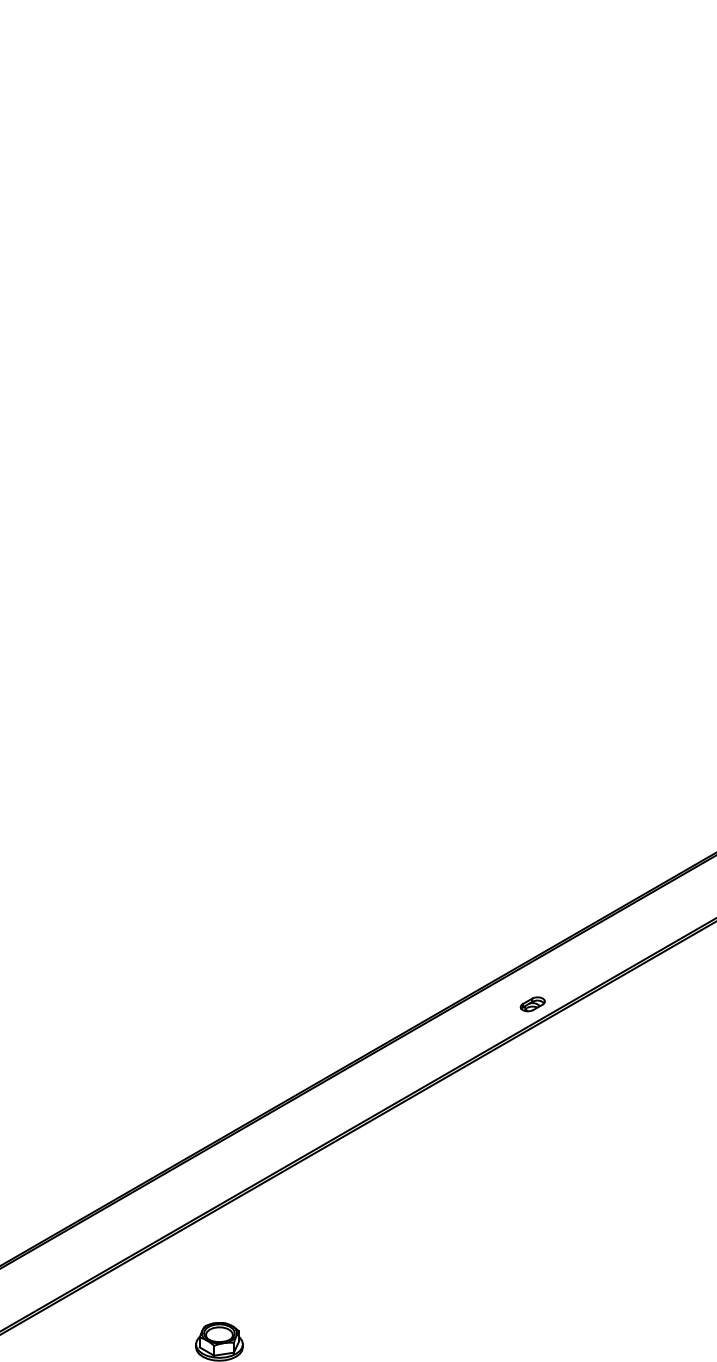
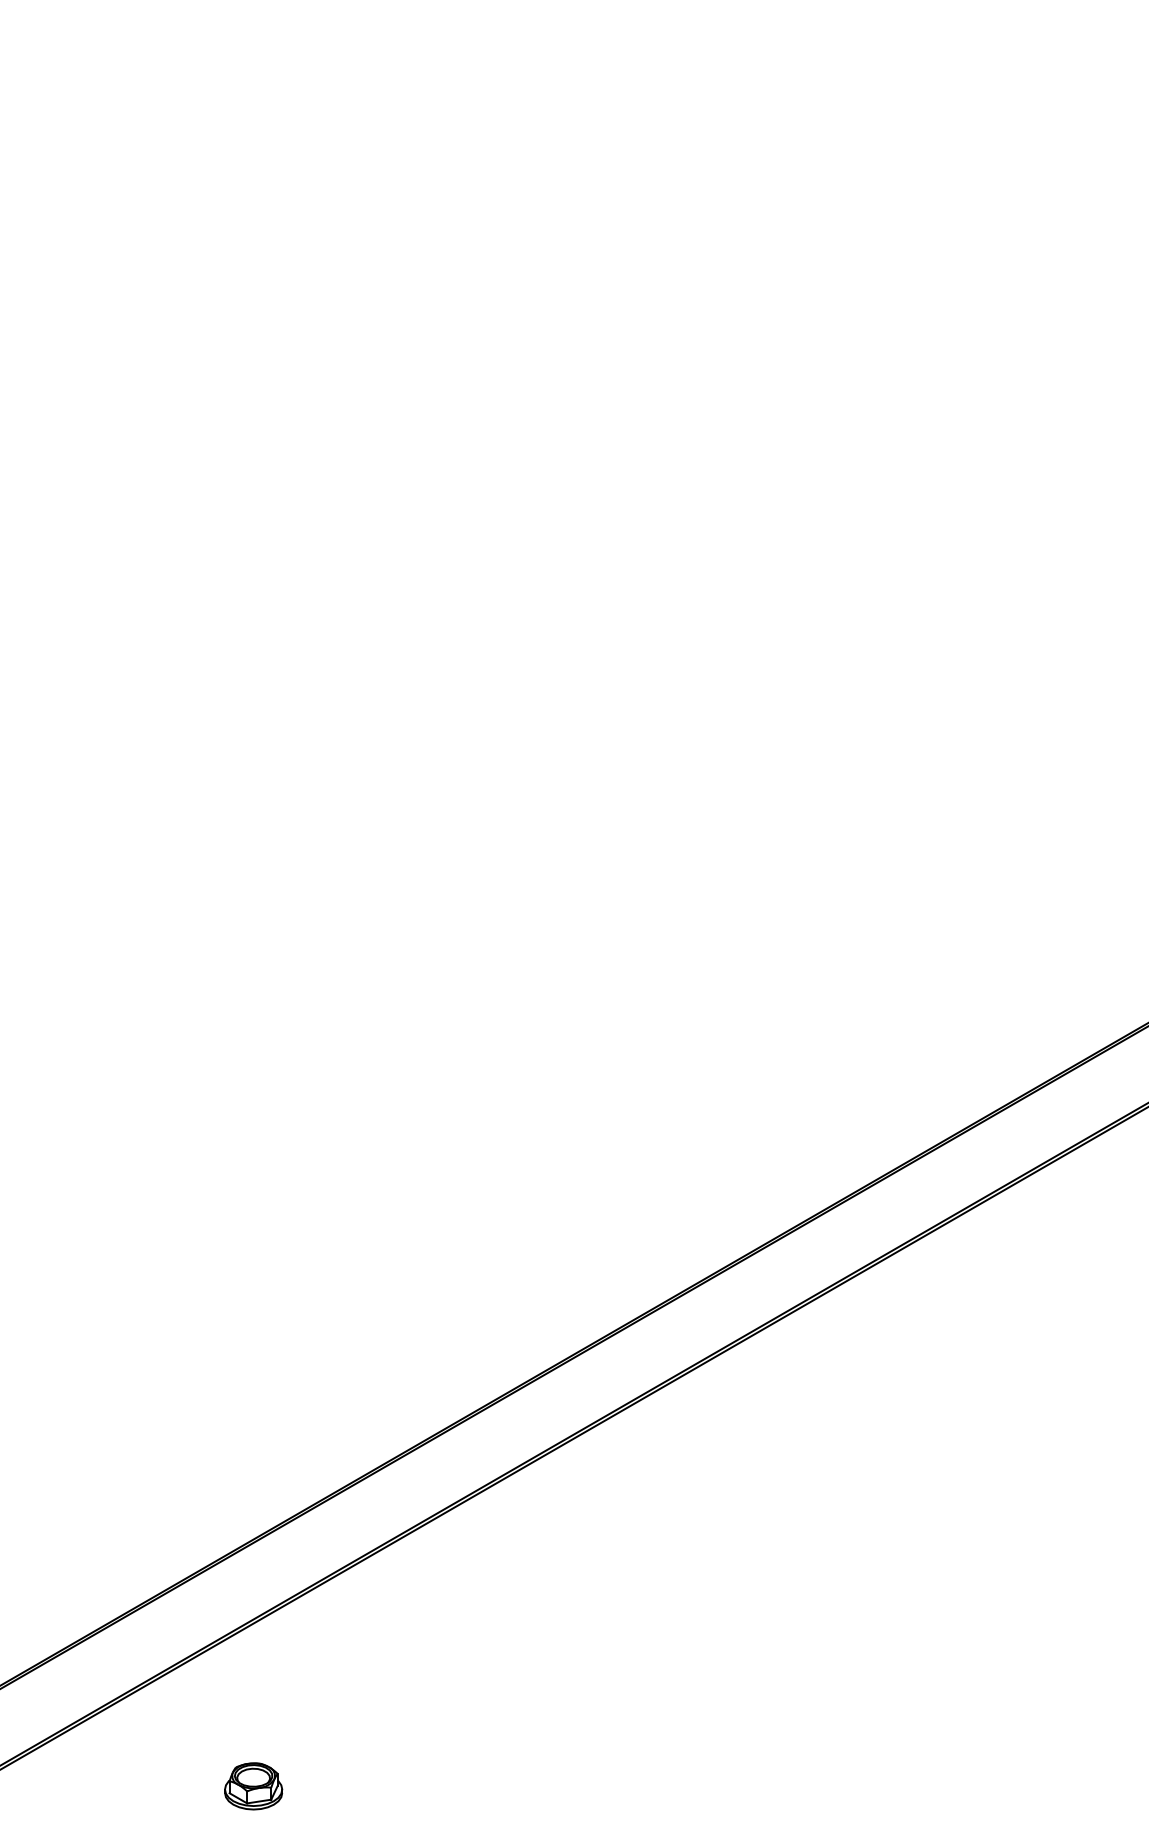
part: (532, 1004) -> (635, 1374), removed

